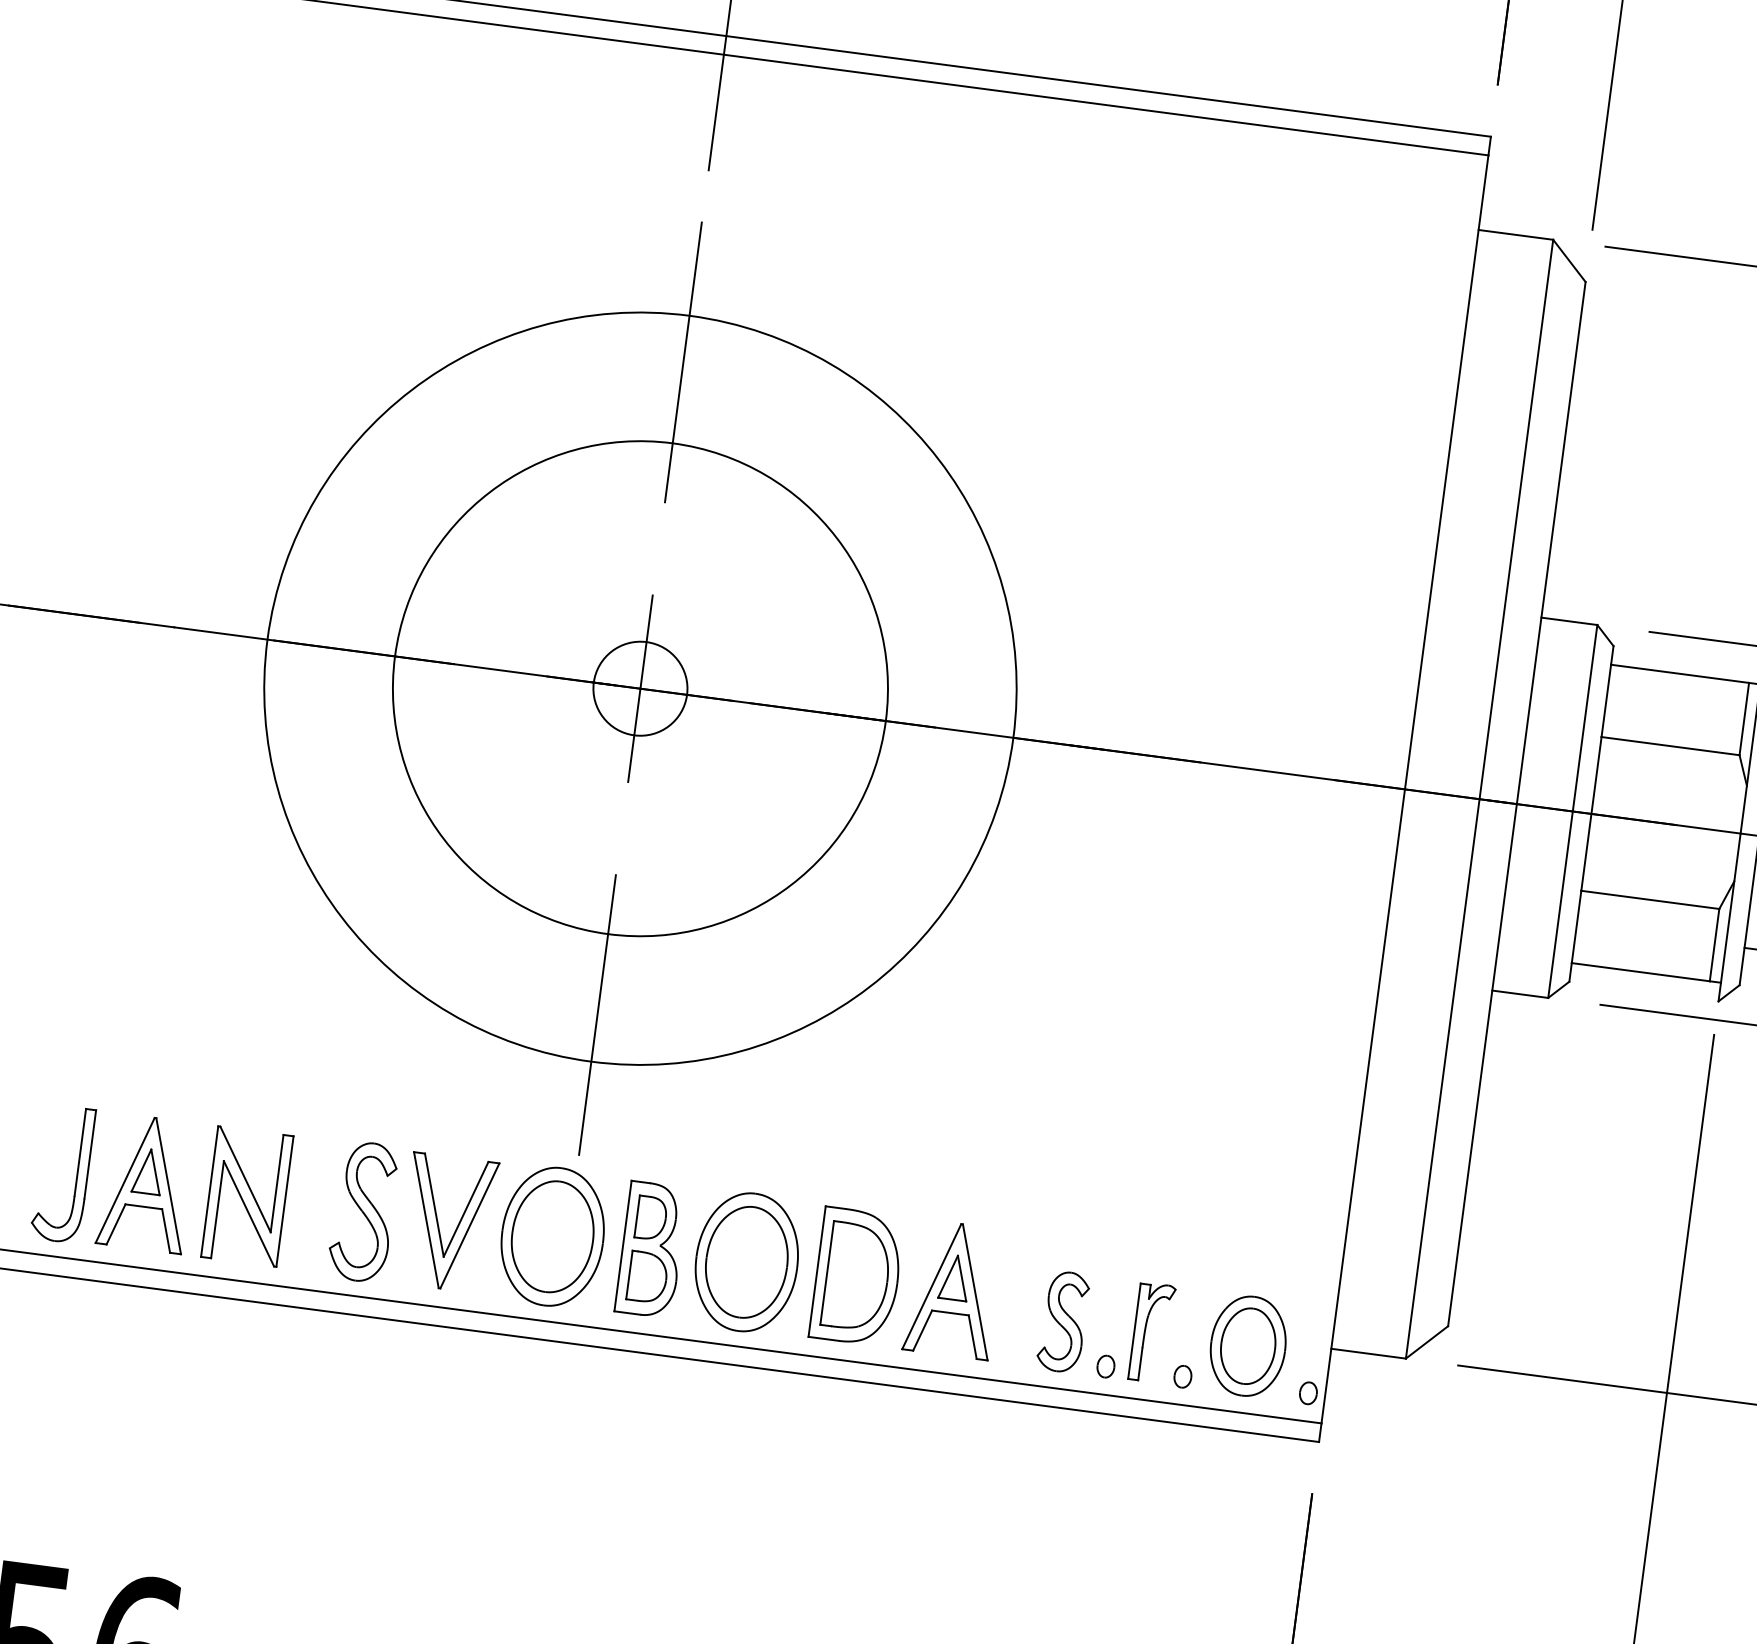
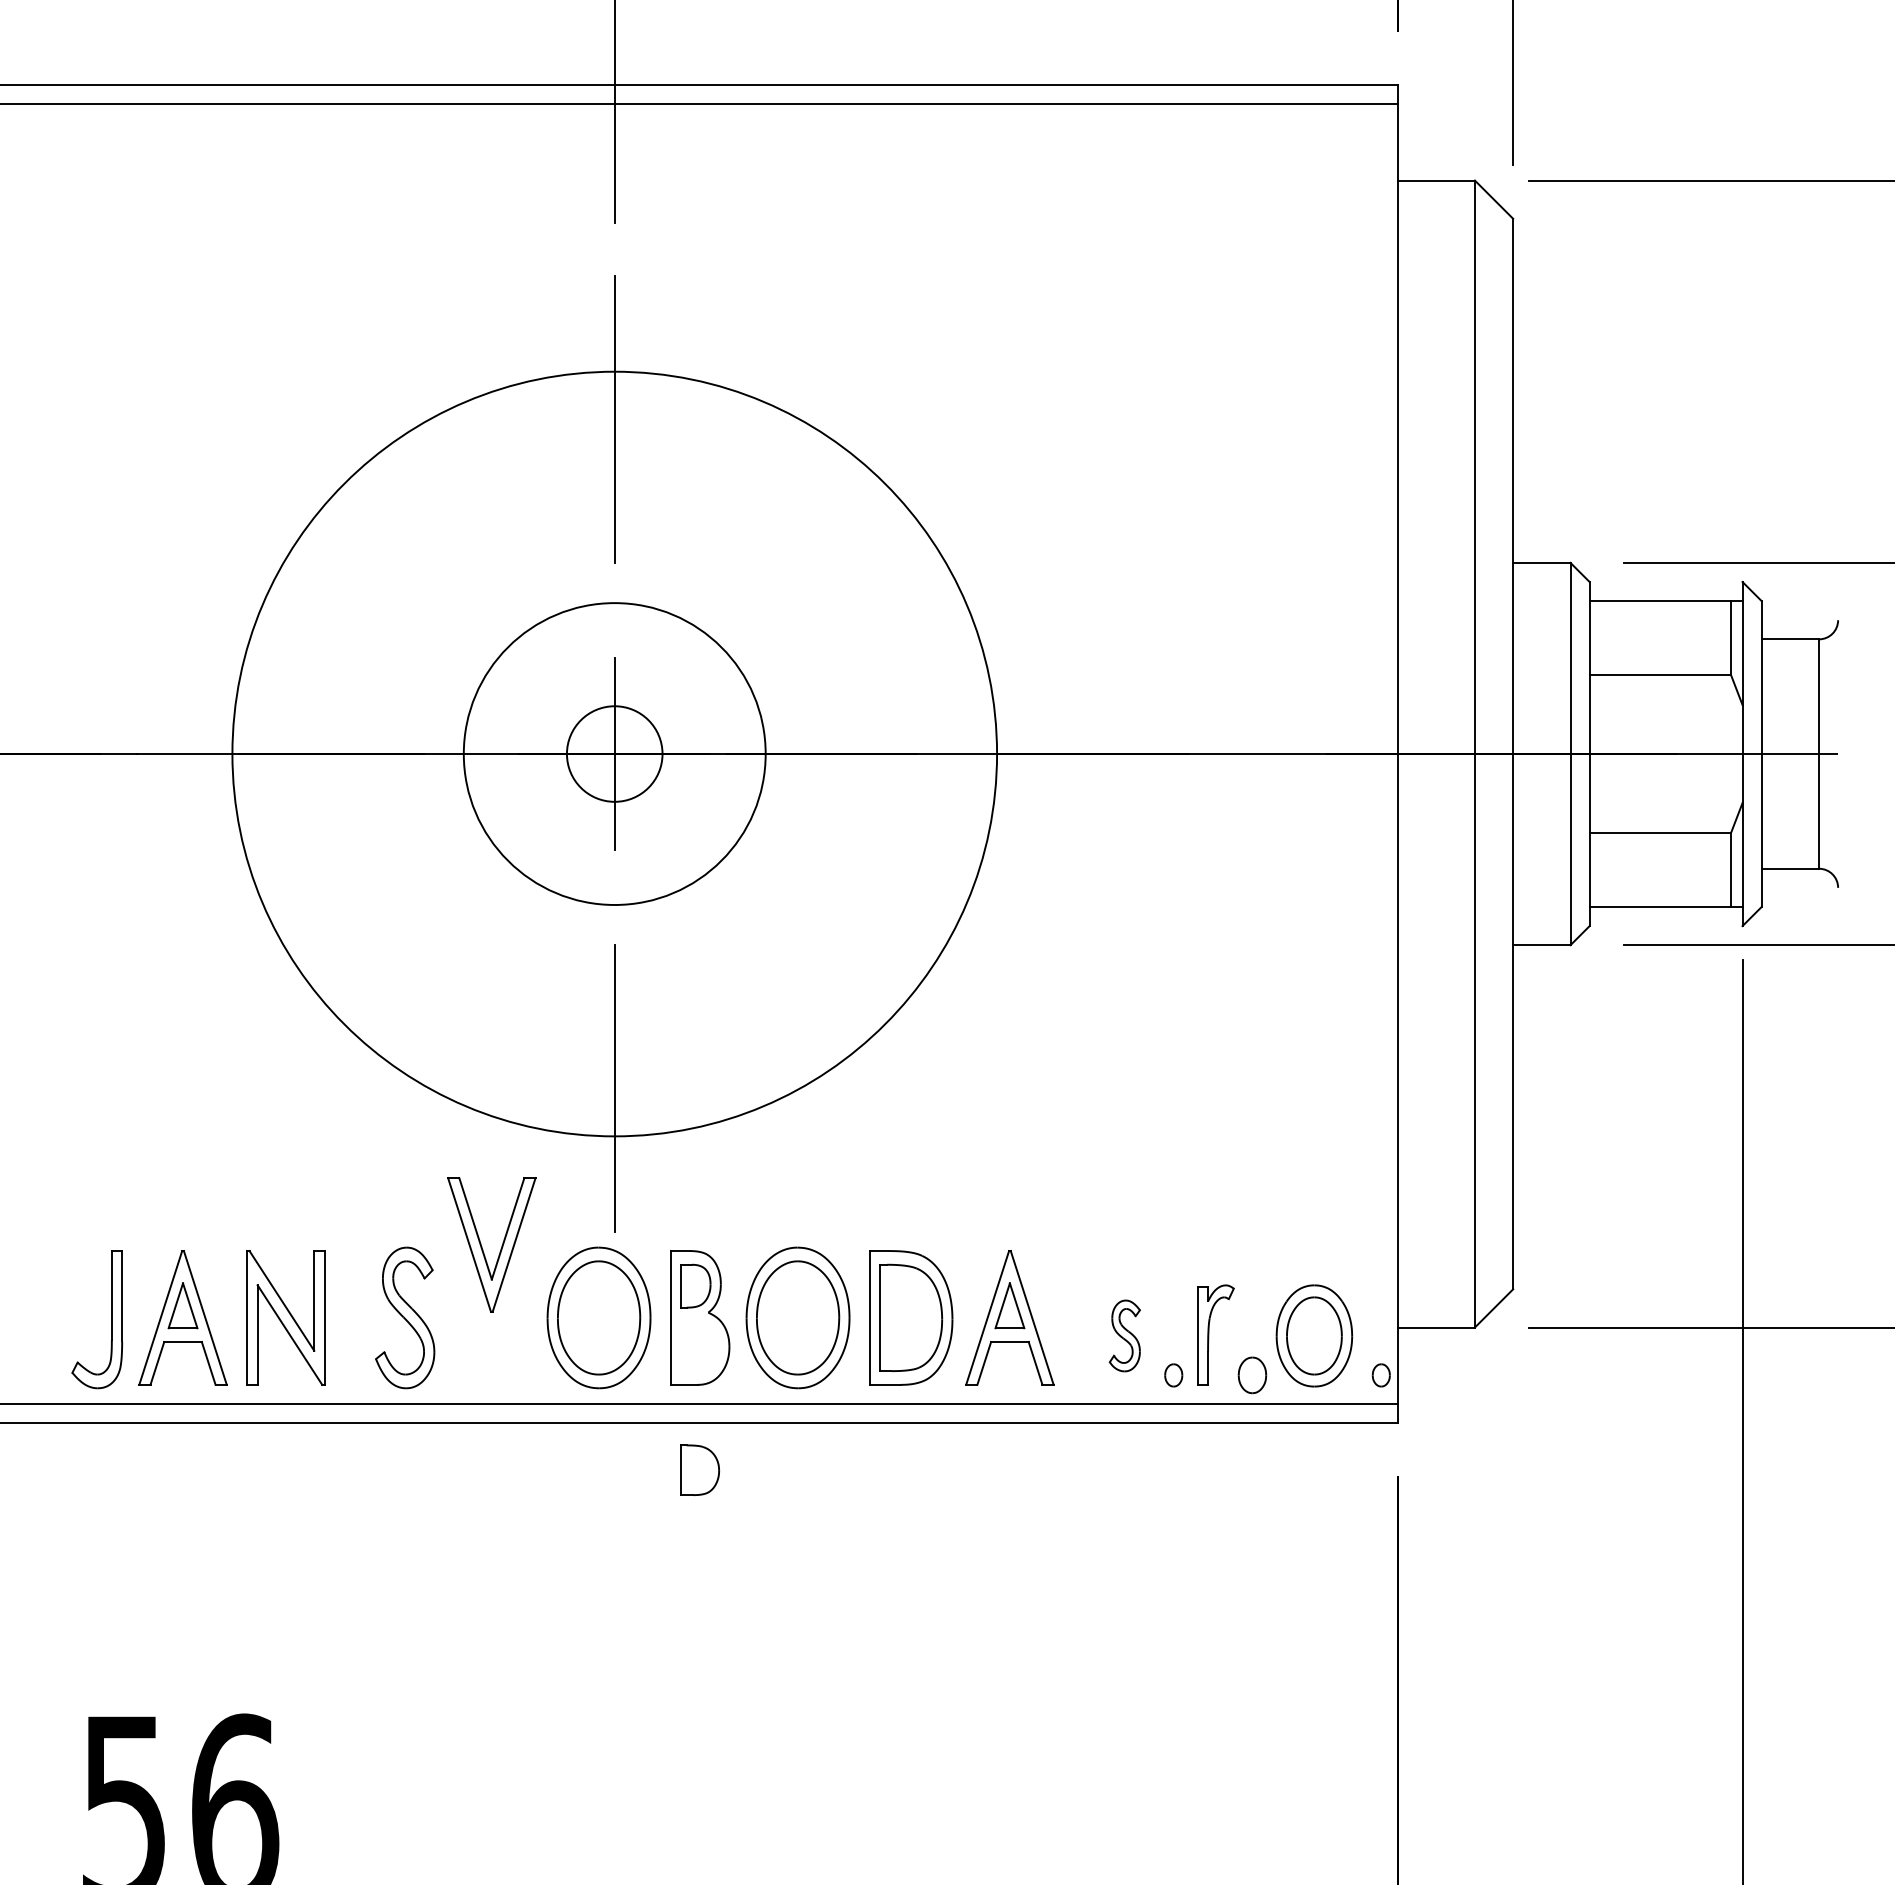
circle: (640, 688) -> (614, 753), size x0.6
part: (438, 1223) -> (482, 1246), moved
part: (647, 1276) -> (699, 1469), moved
part: (1063, 1321) -> (1124, 1335), size x0.7
part: (1182, 1376) -> (1252, 1375), size x1.6

